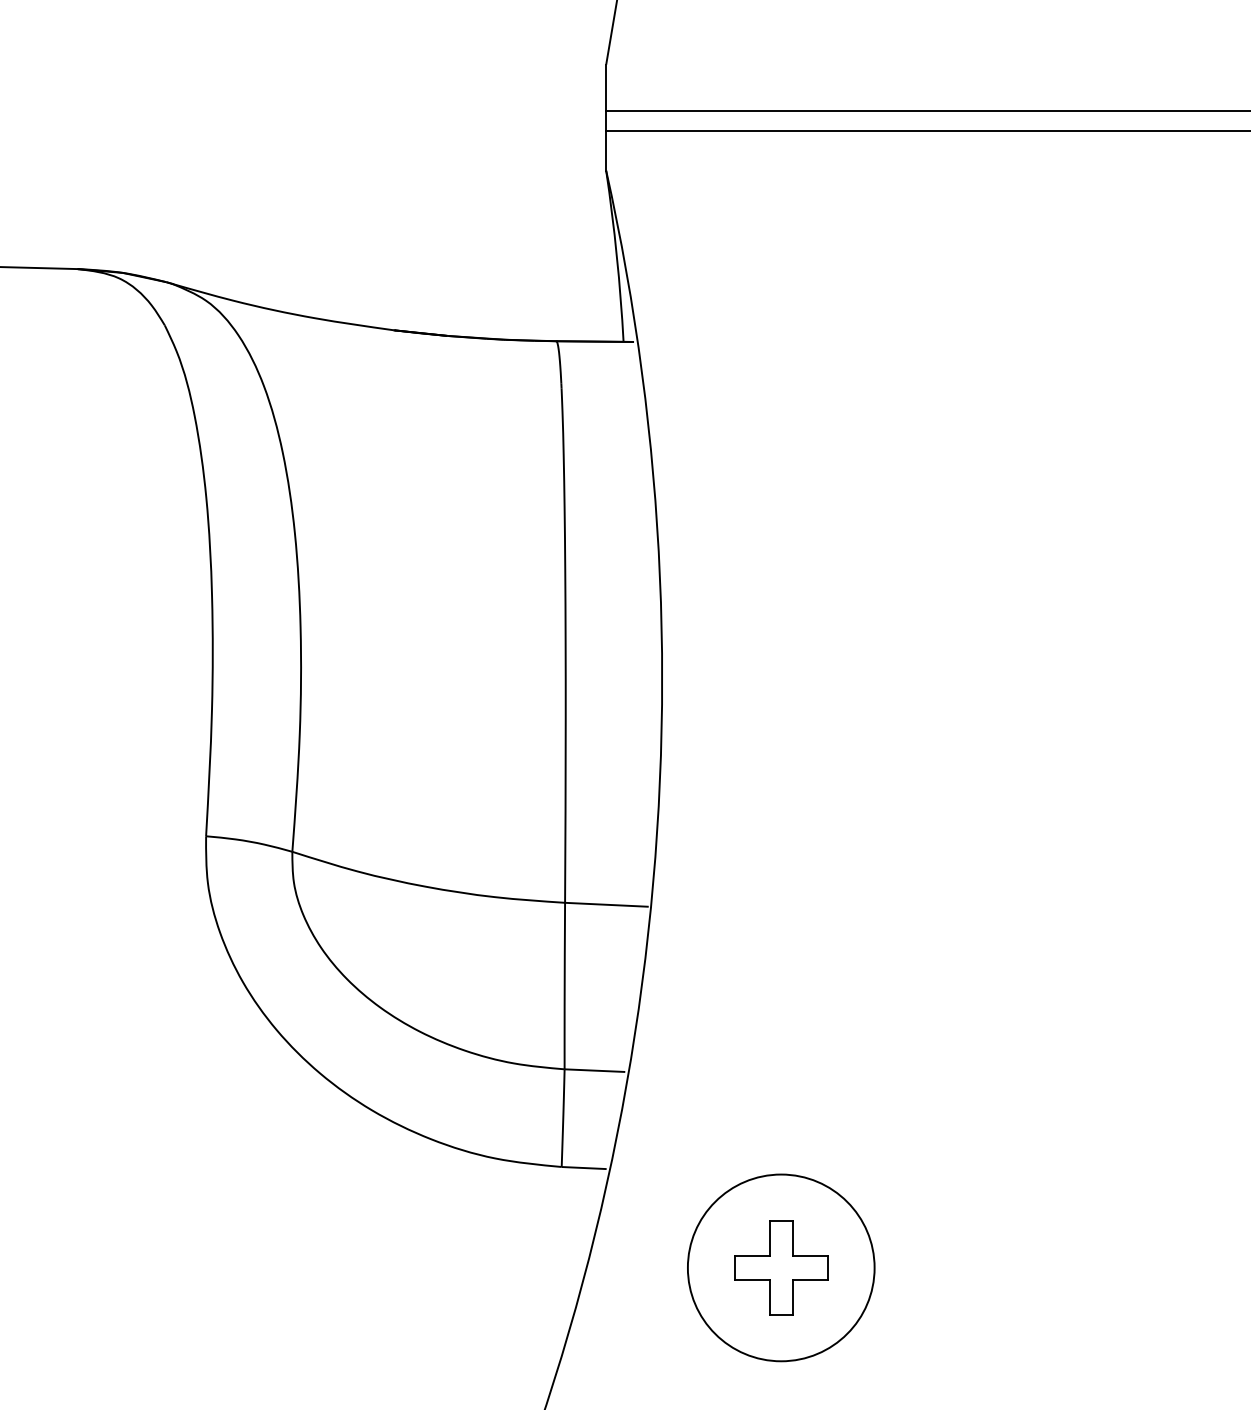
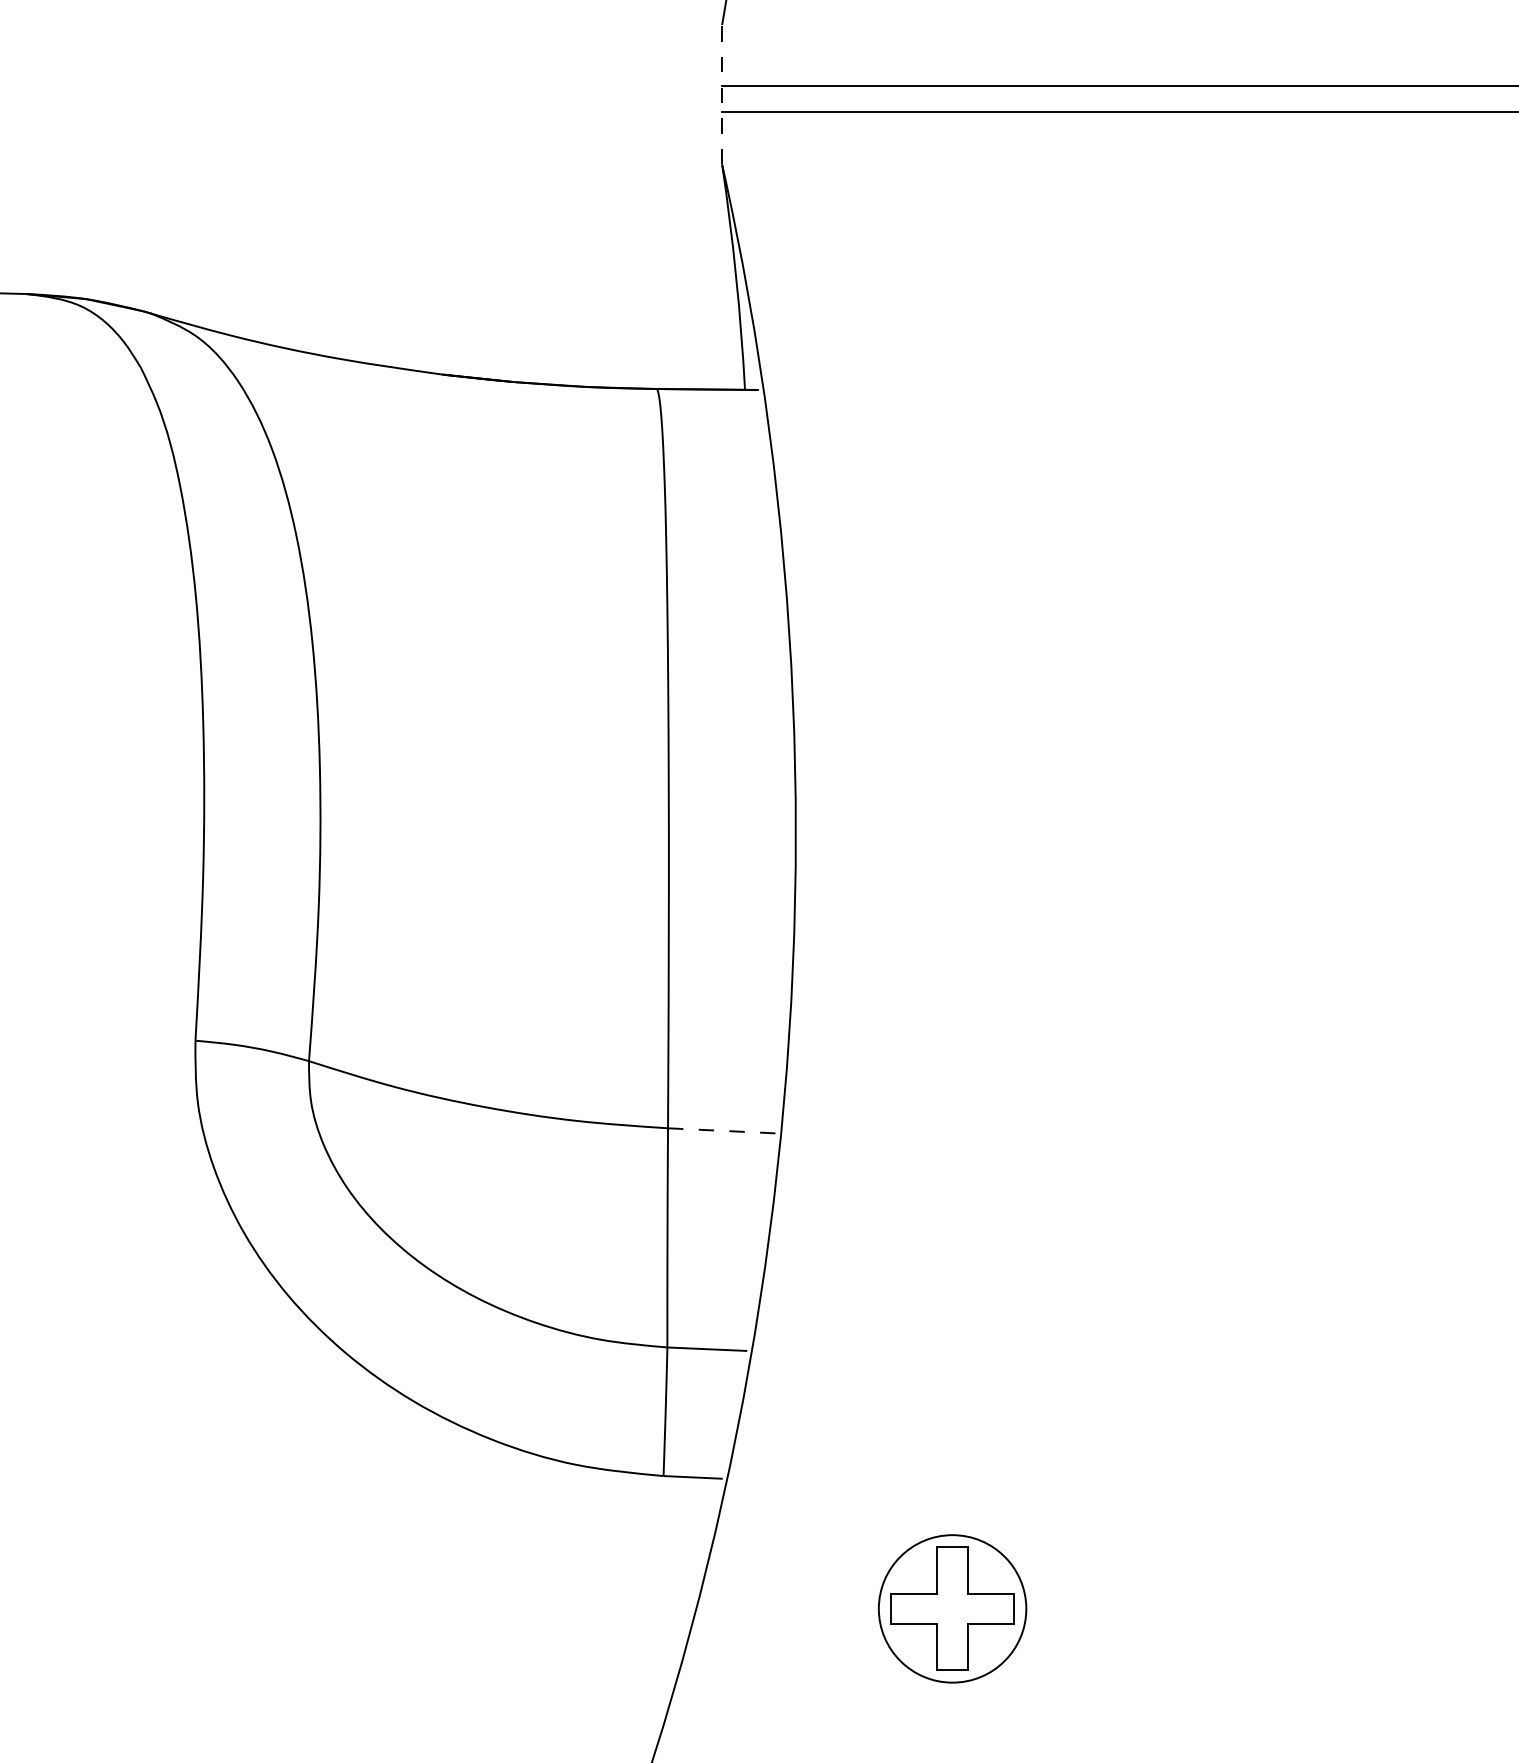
line: (606, 117) -> (722, 94), solid -> dashed
line: (606, 904) -> (722, 1130), solid -> dashed
circle: (780, 1267) -> (951, 1608), size x0.6

